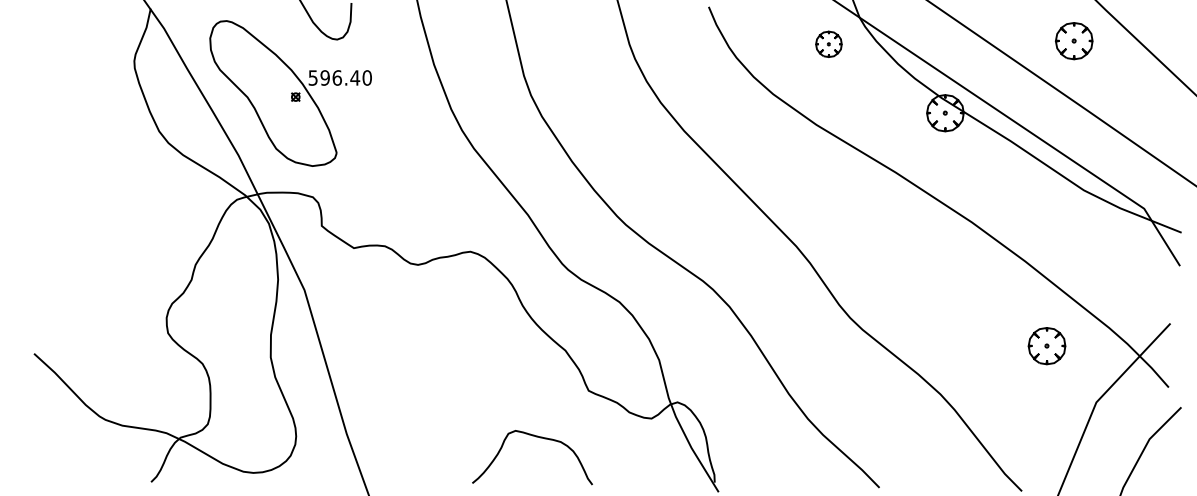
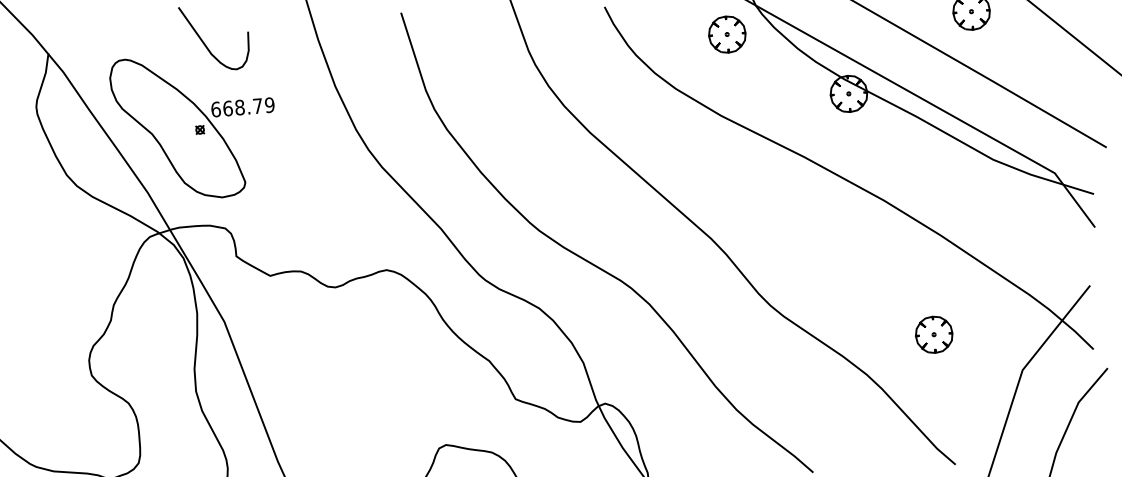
part: (828, 44) -> (726, 34), size x1.43
text: (339, 77) -> (242, 106), 596.40 -> 668.79
part: (1046, 346) -> (933, 335), moved

